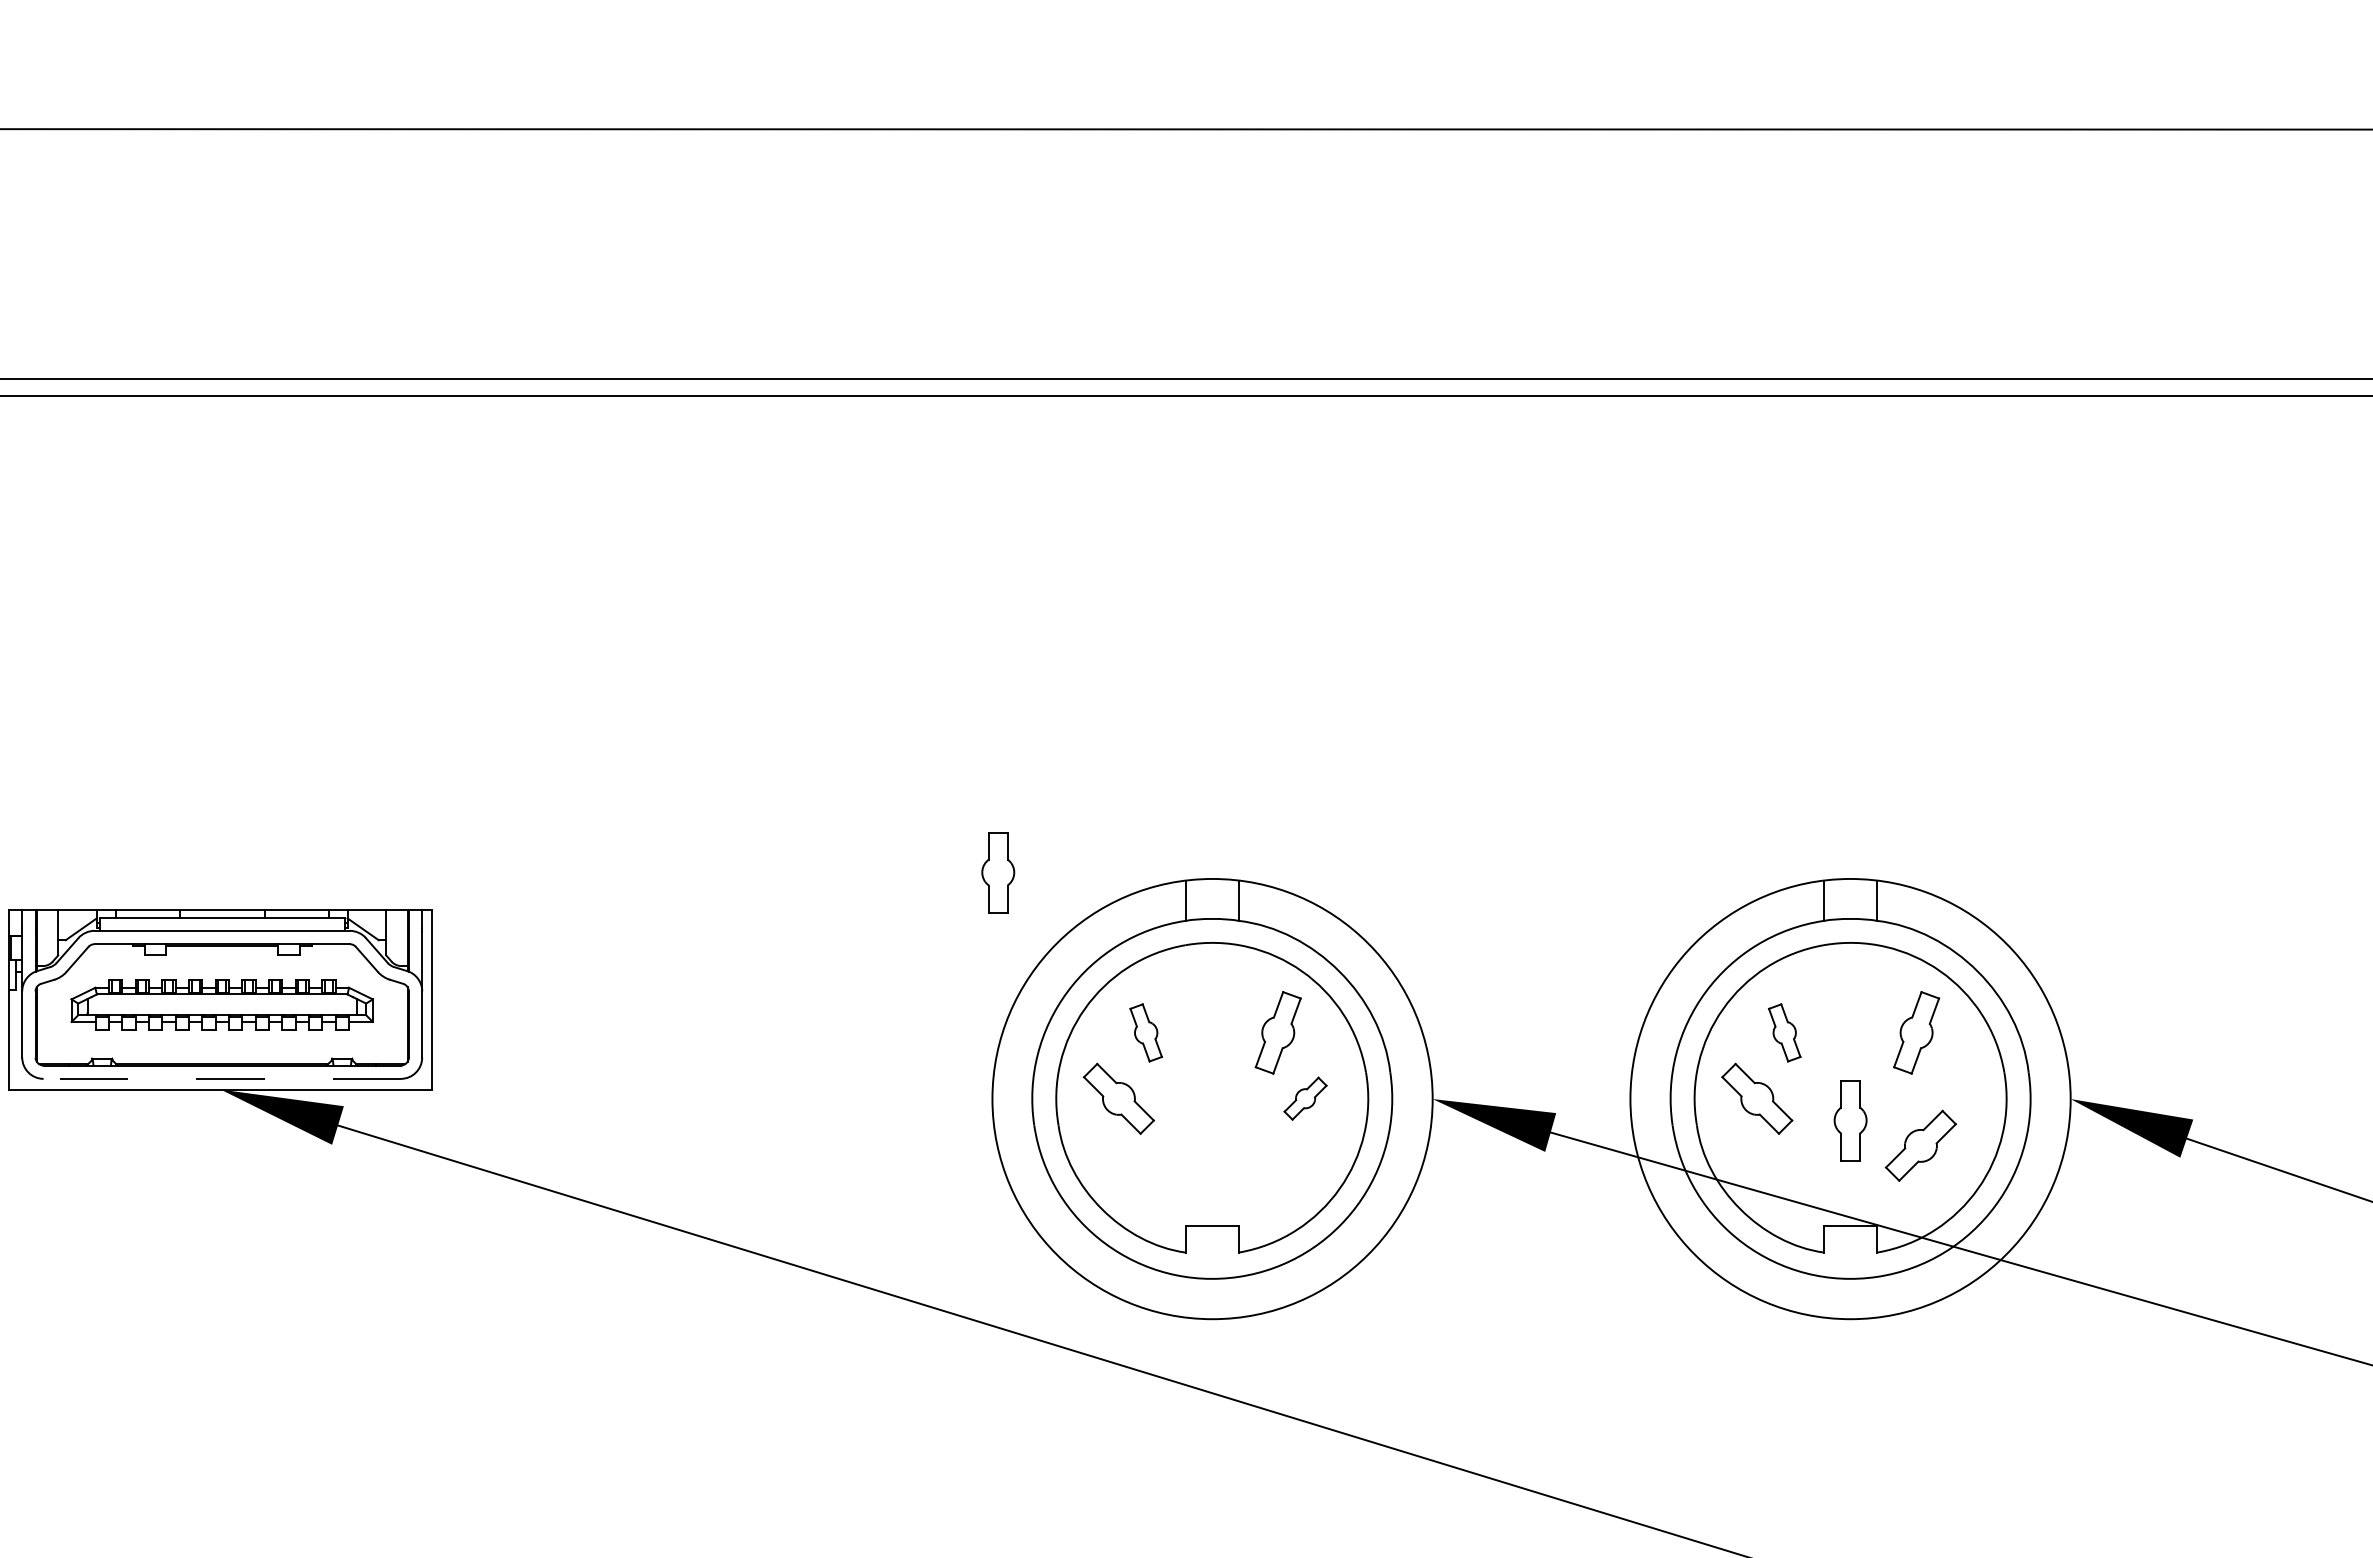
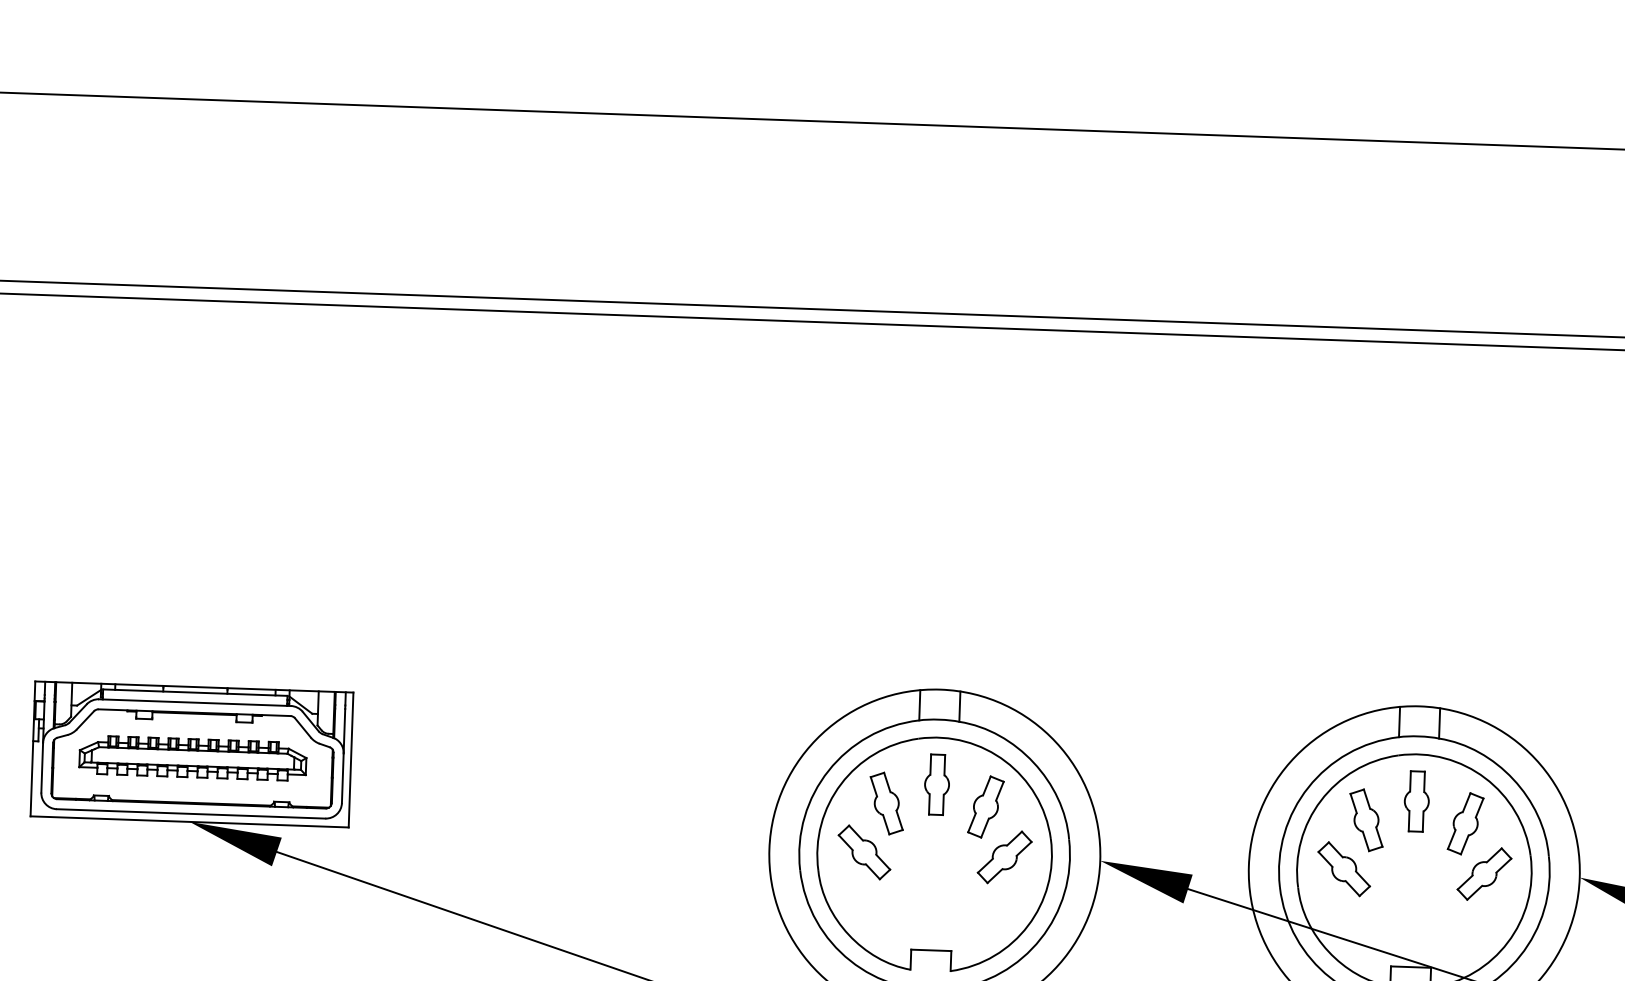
part: (998, 872) -> (937, 784), moved
part: (1145, 1032) -> (886, 803), size x1.43
part: (1784, 1032) -> (1366, 820), size x1.43
line: (222, 1078) -> (191, 813), dashed -> solid
part: (1305, 1098) -> (1004, 857), size x1.67
part: (1850, 1120) -> (1416, 801), moved
part: (1920, 1145) -> (1484, 873), moved

